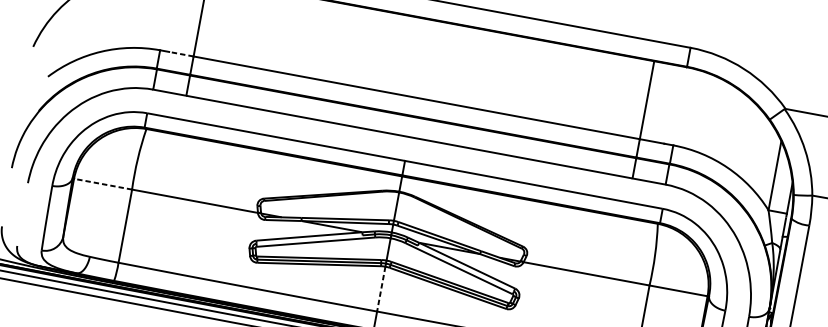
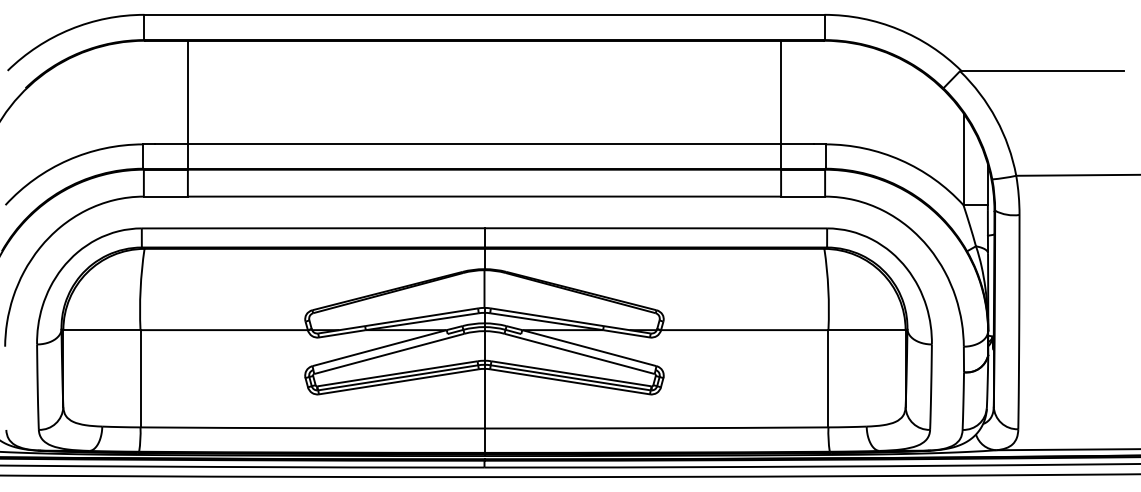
line: (181, 54) -> (171, 144), dashed -> solid
line: (102, 184) -> (101, 330), dashed -> solid
line: (381, 288) -> (484, 398), dashed -> solid

